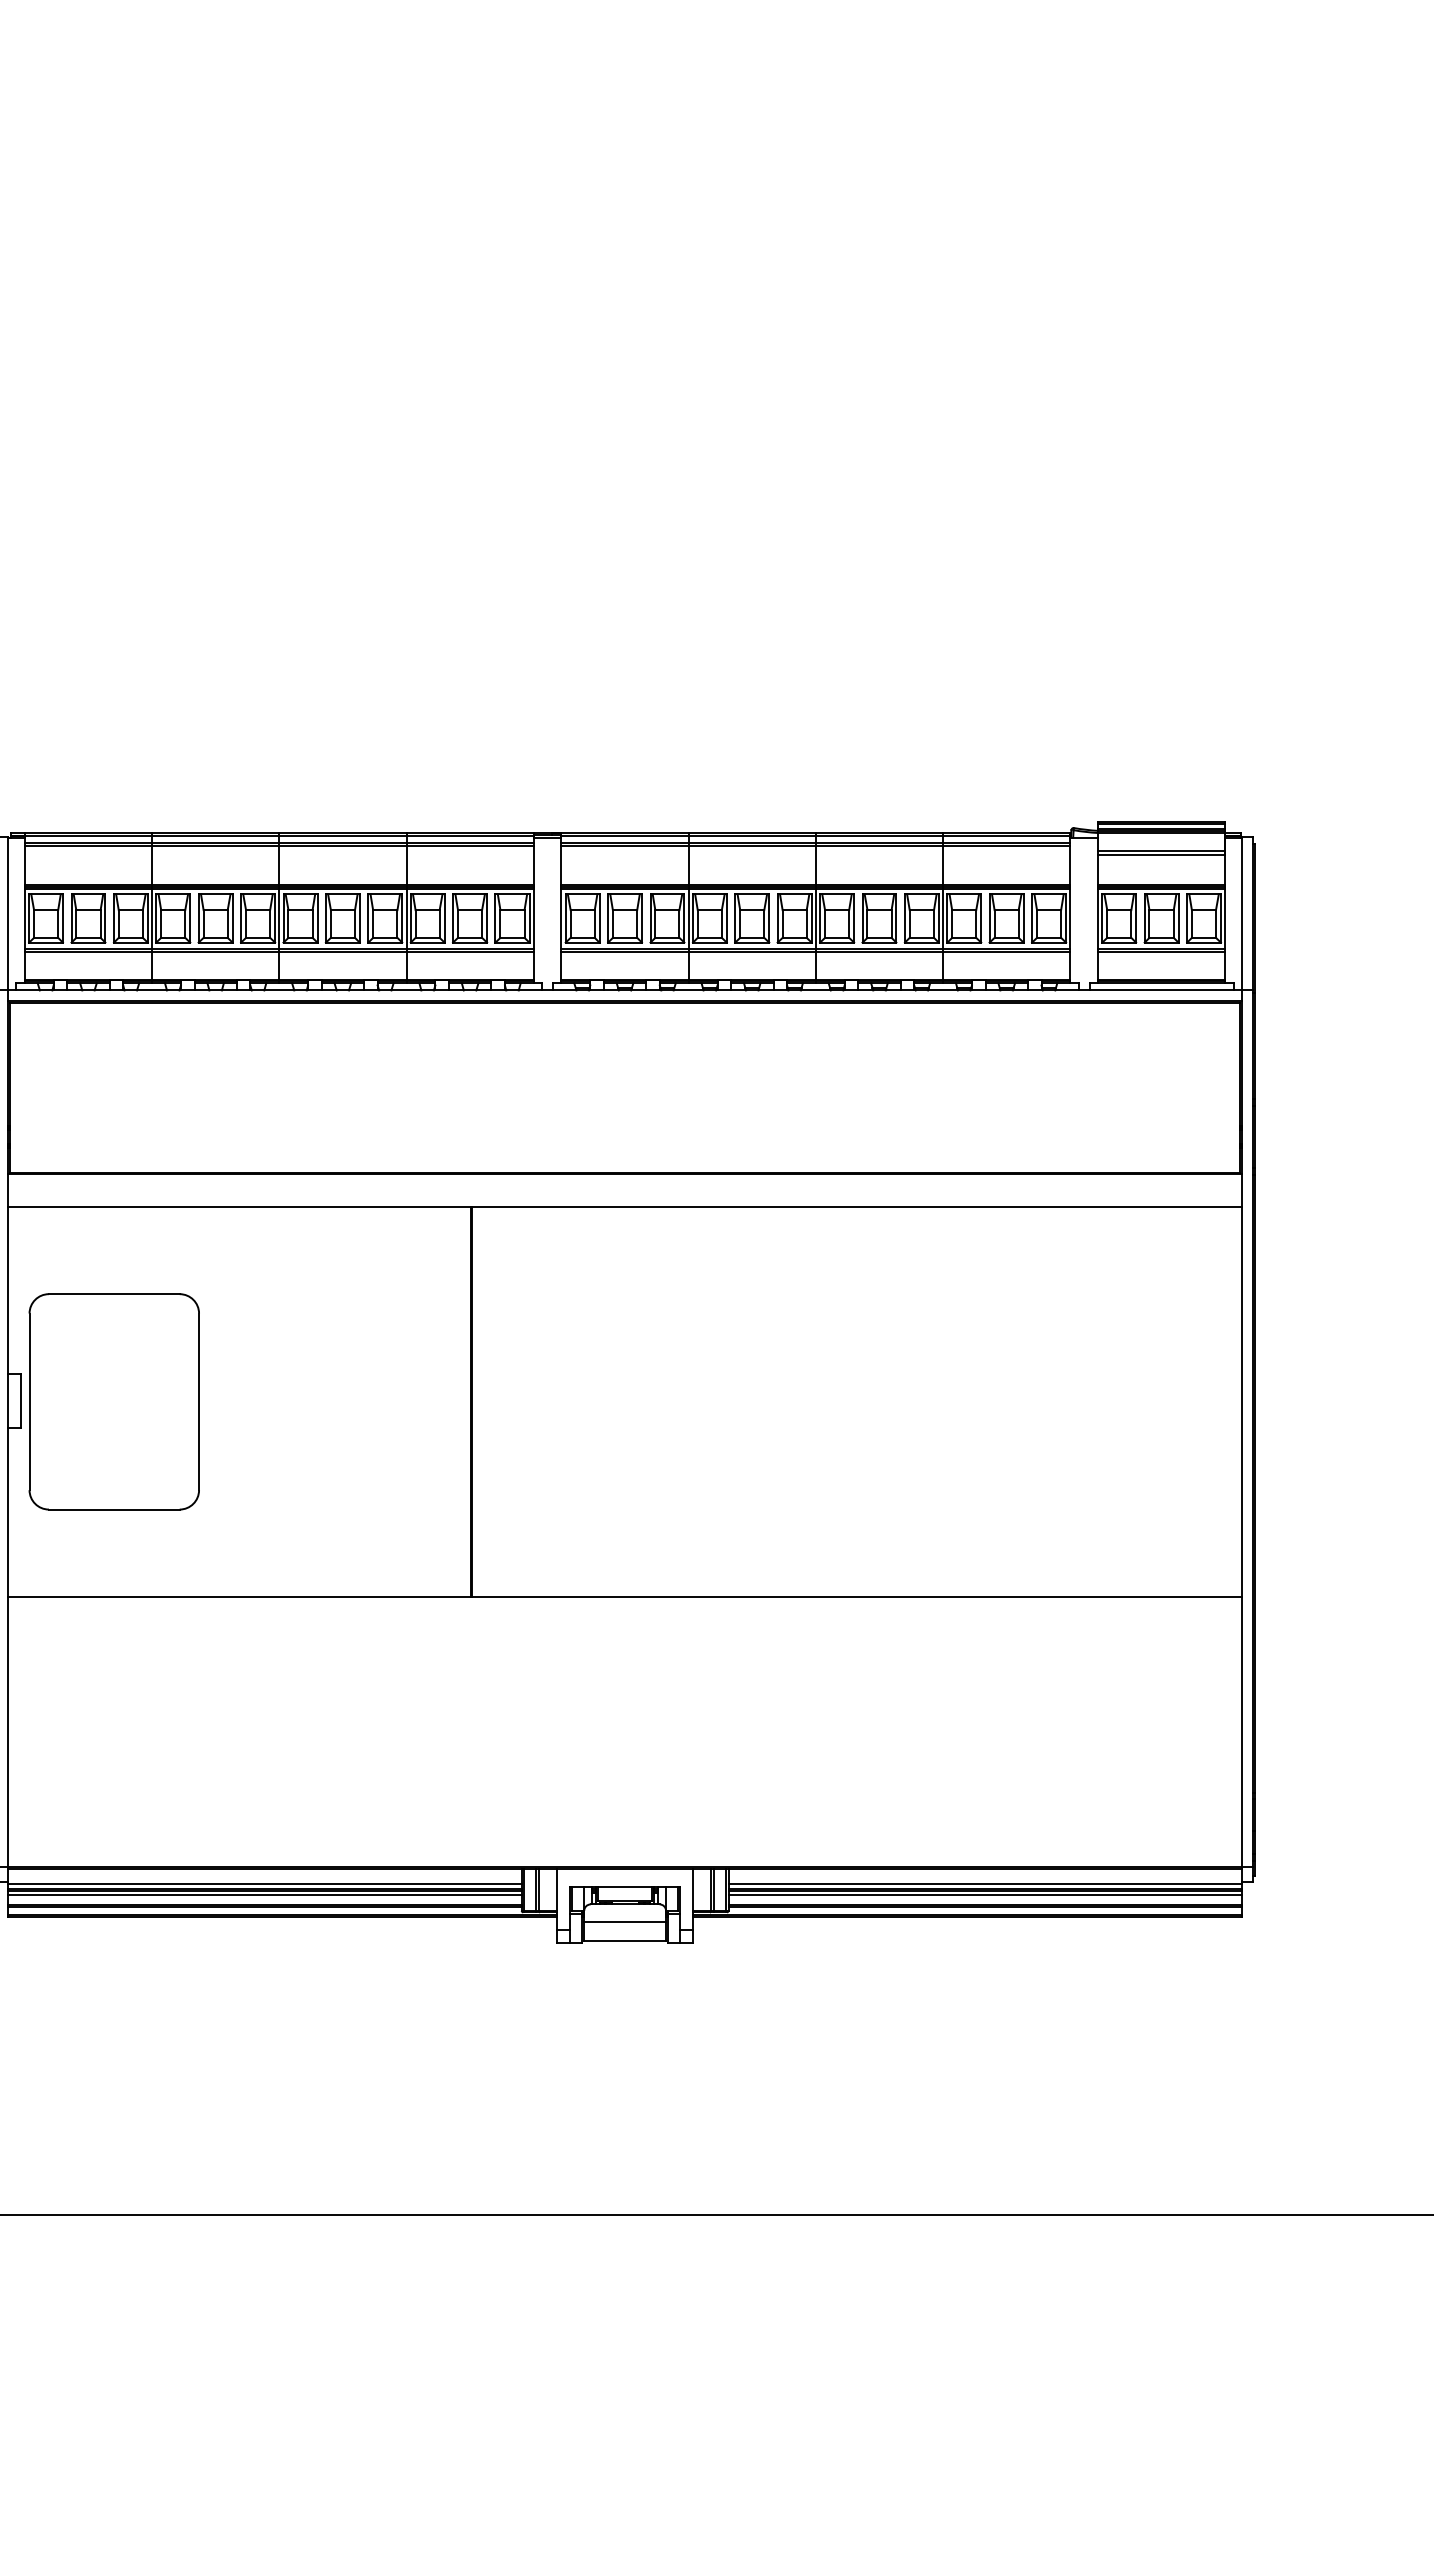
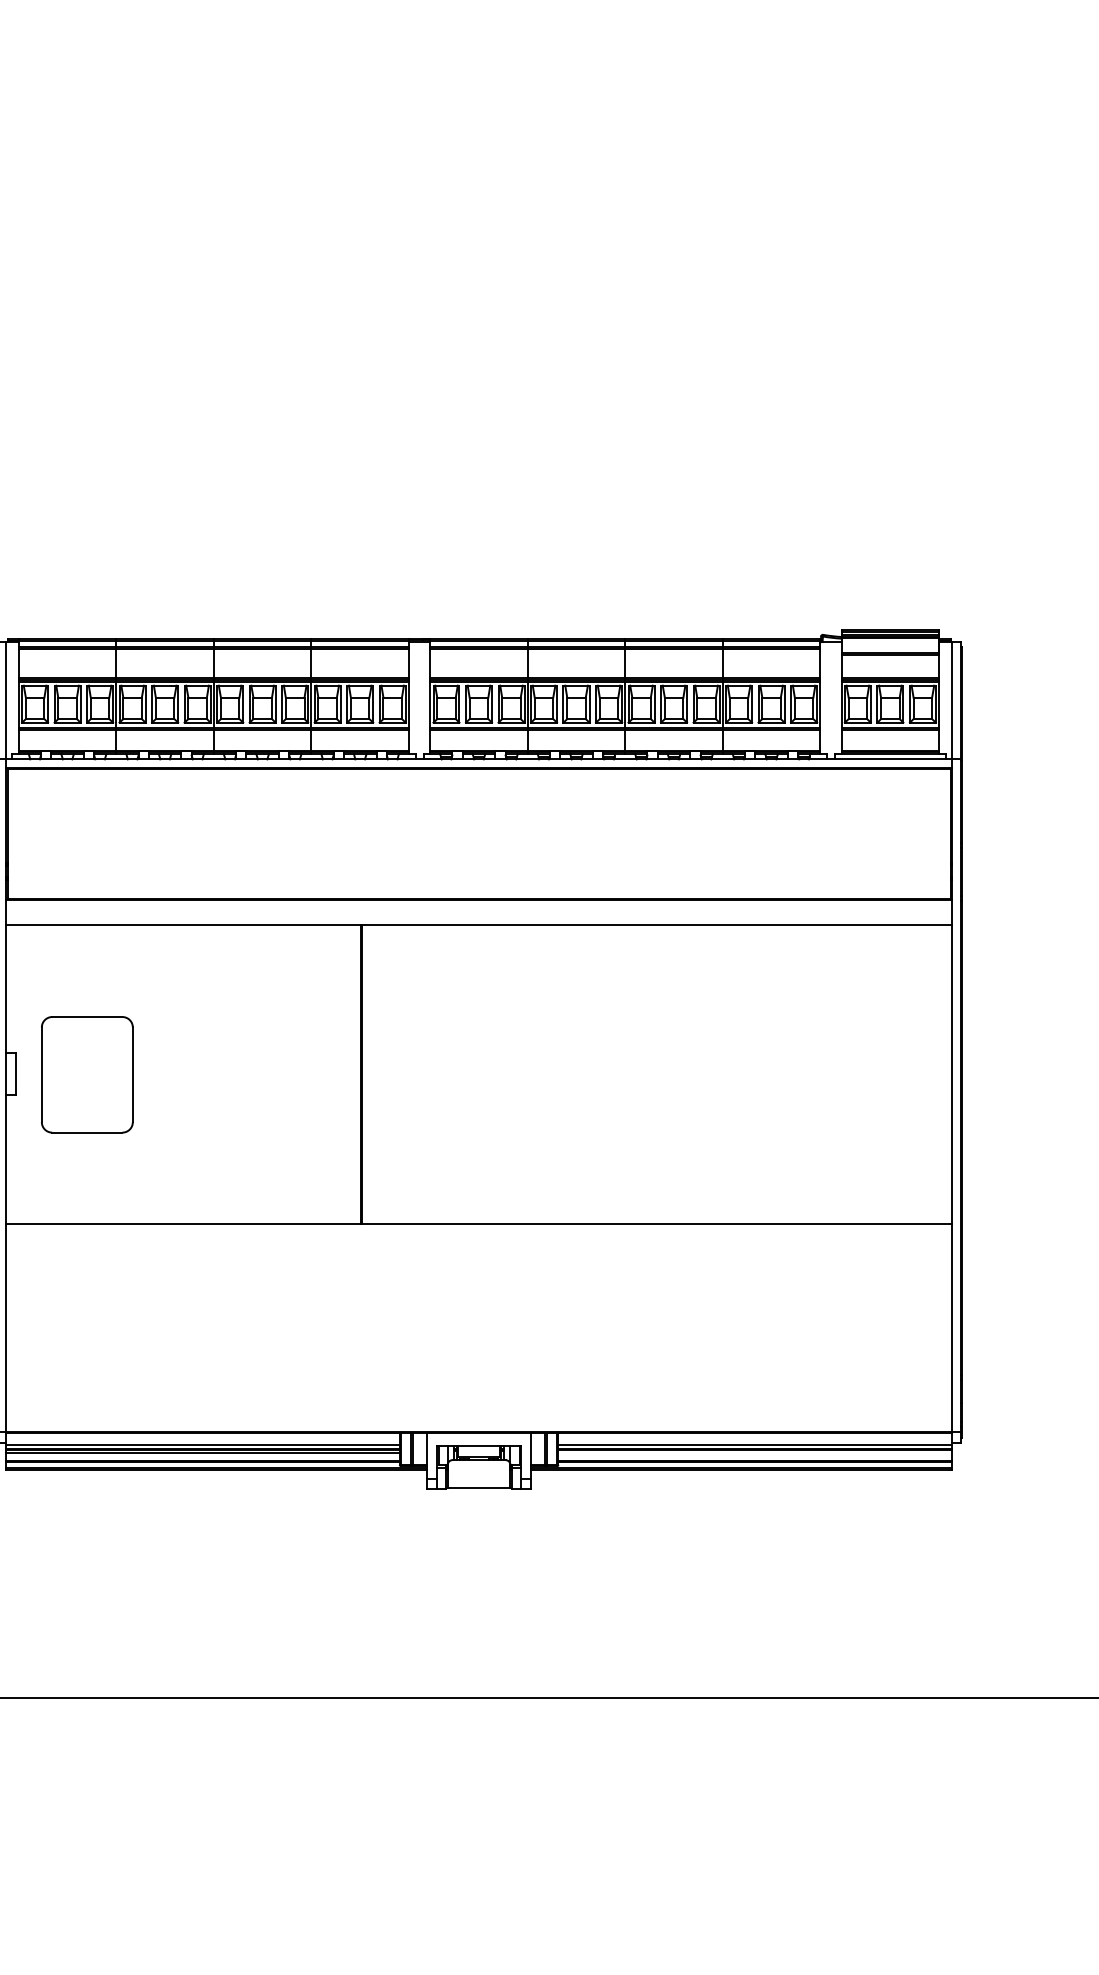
part: (113, 1401) -> (86, 1074), size x0.7
line: (985, 1894) -> (755, 1452), removed
line: (625, 1921) -> (479, 1473), removed

